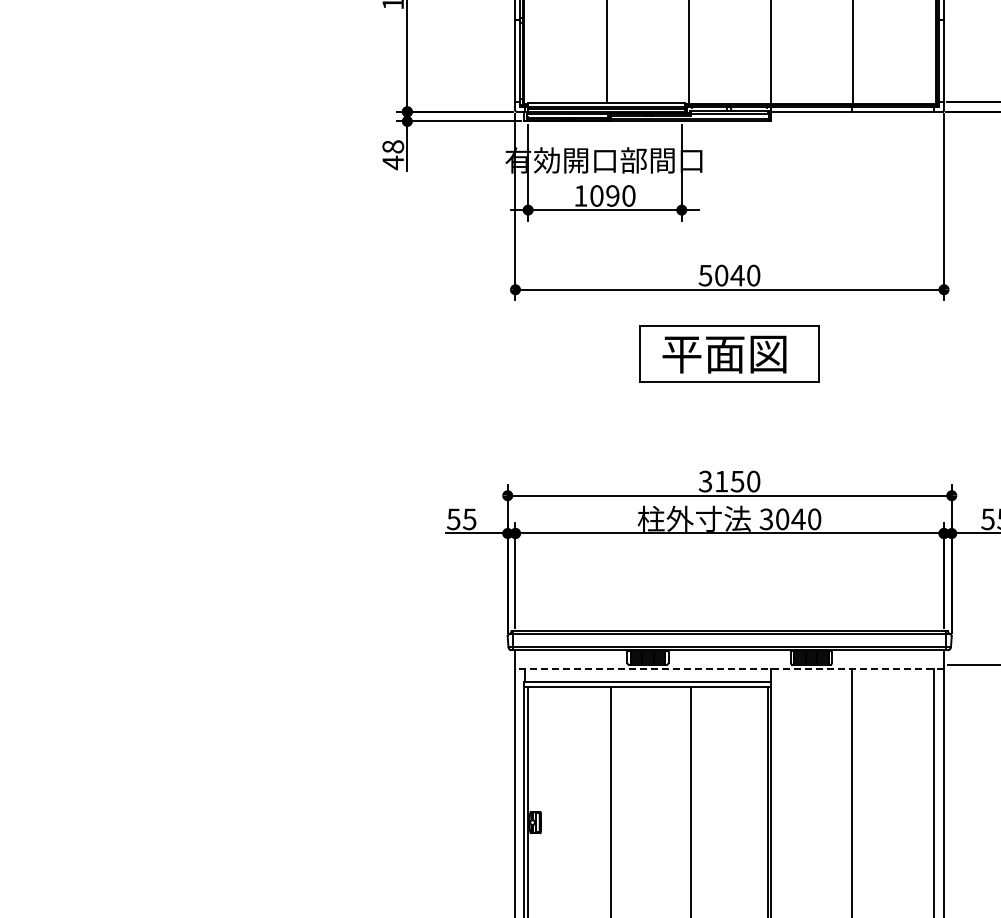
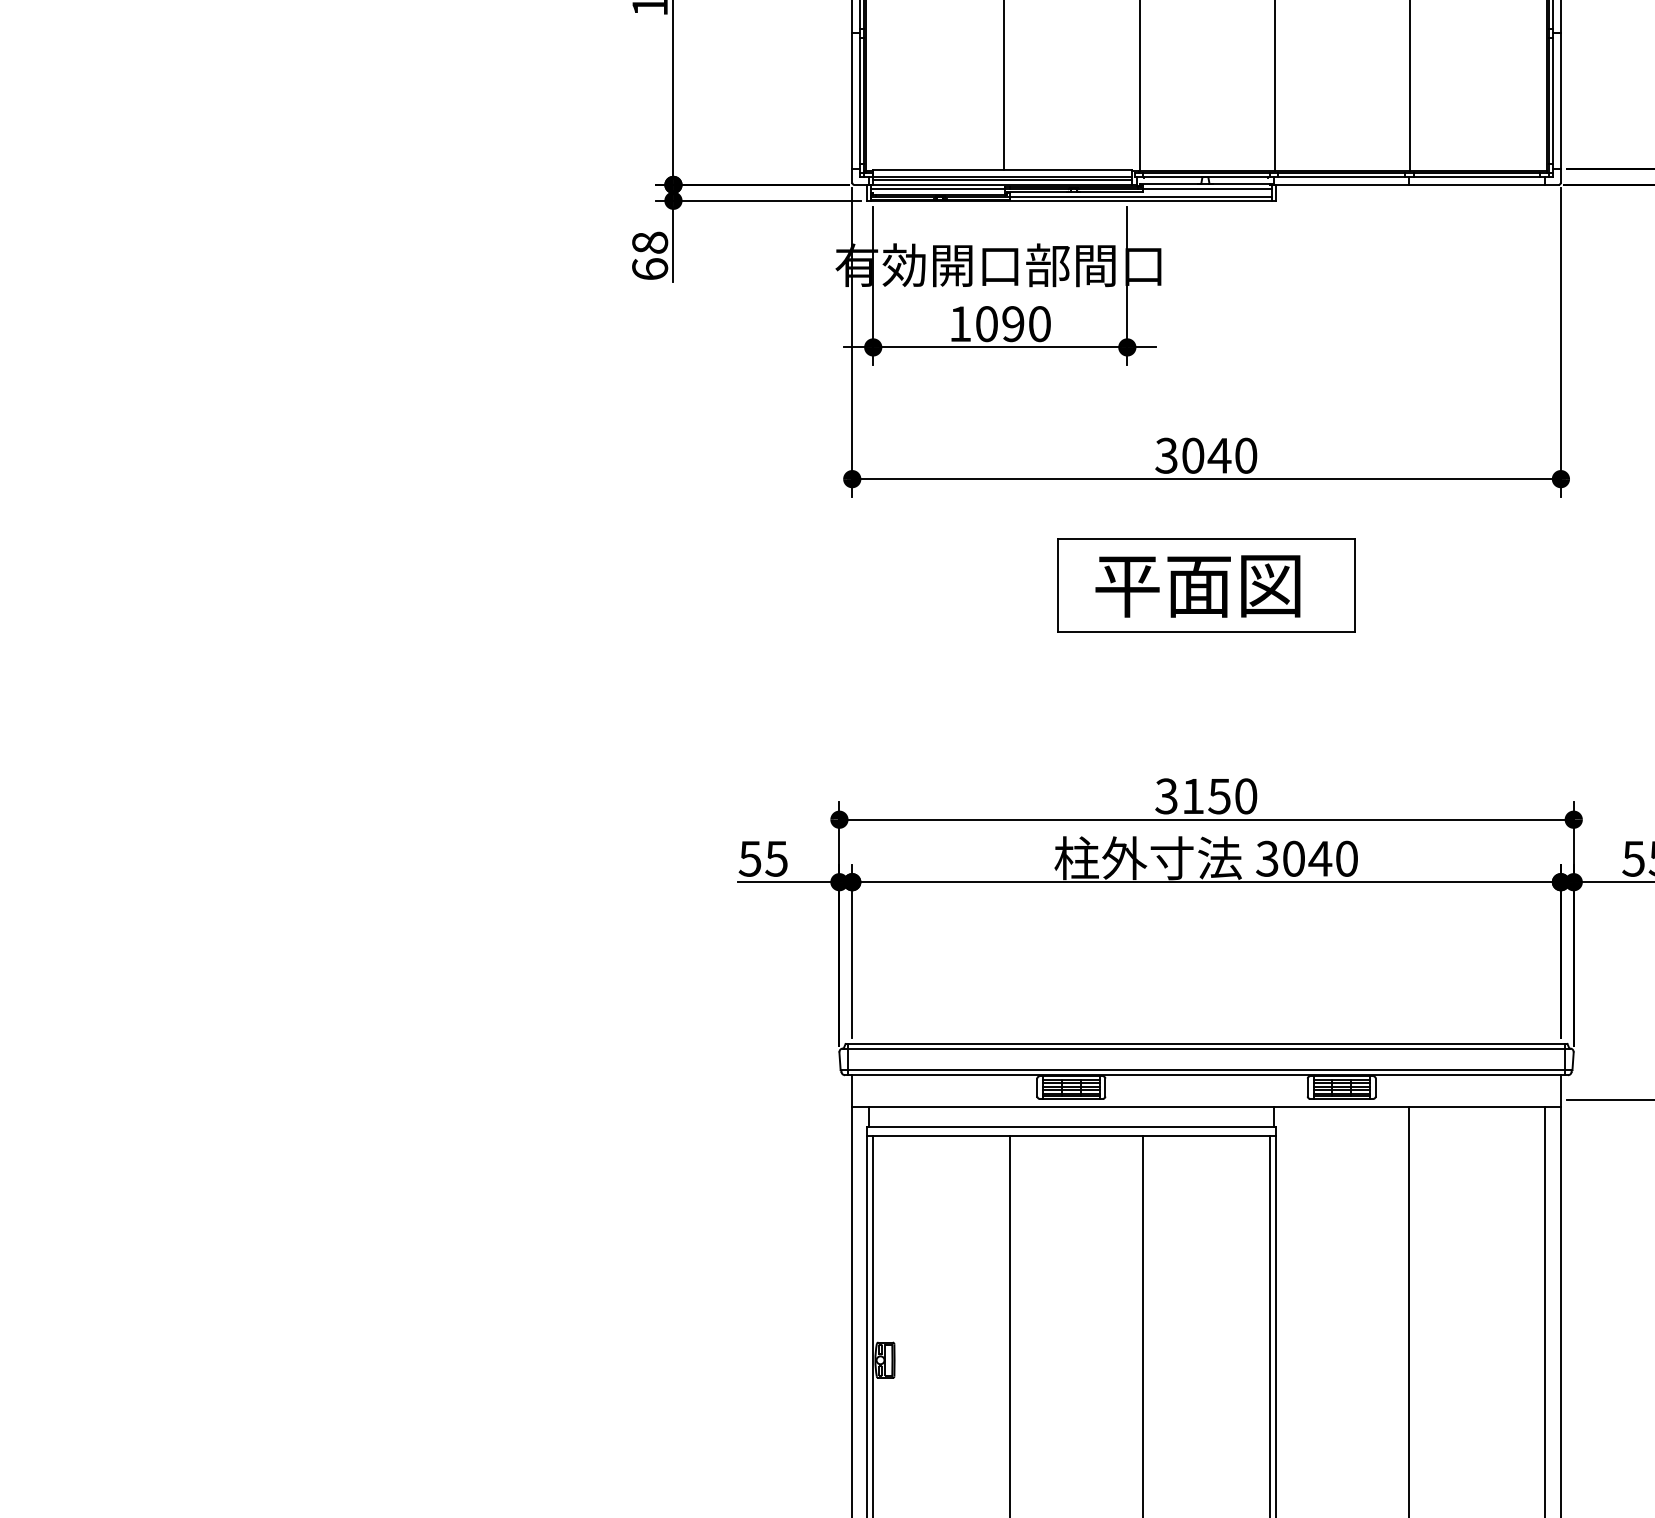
text: (393, 162) -> (650, 268), 48 -> 68
text: (705, 274) -> (1166, 453), 5040 -> 3040
line: (729, 669) -> (1206, 1107), dashed -> solid

